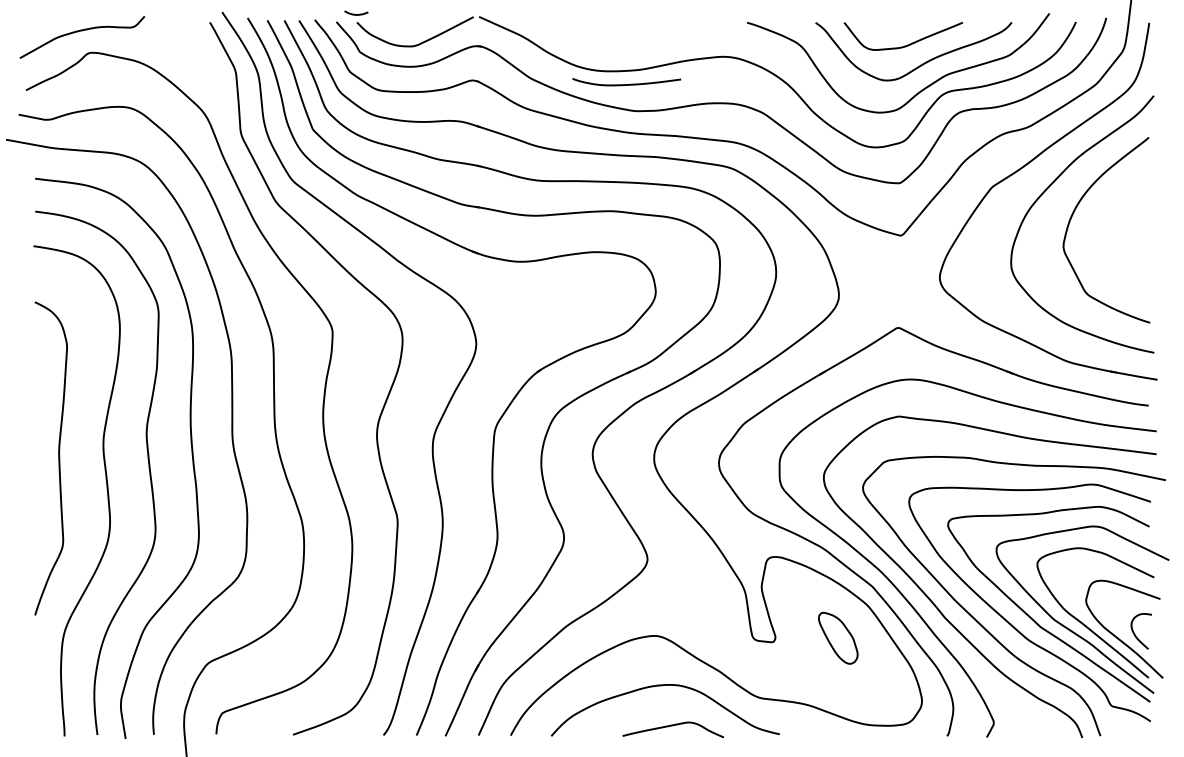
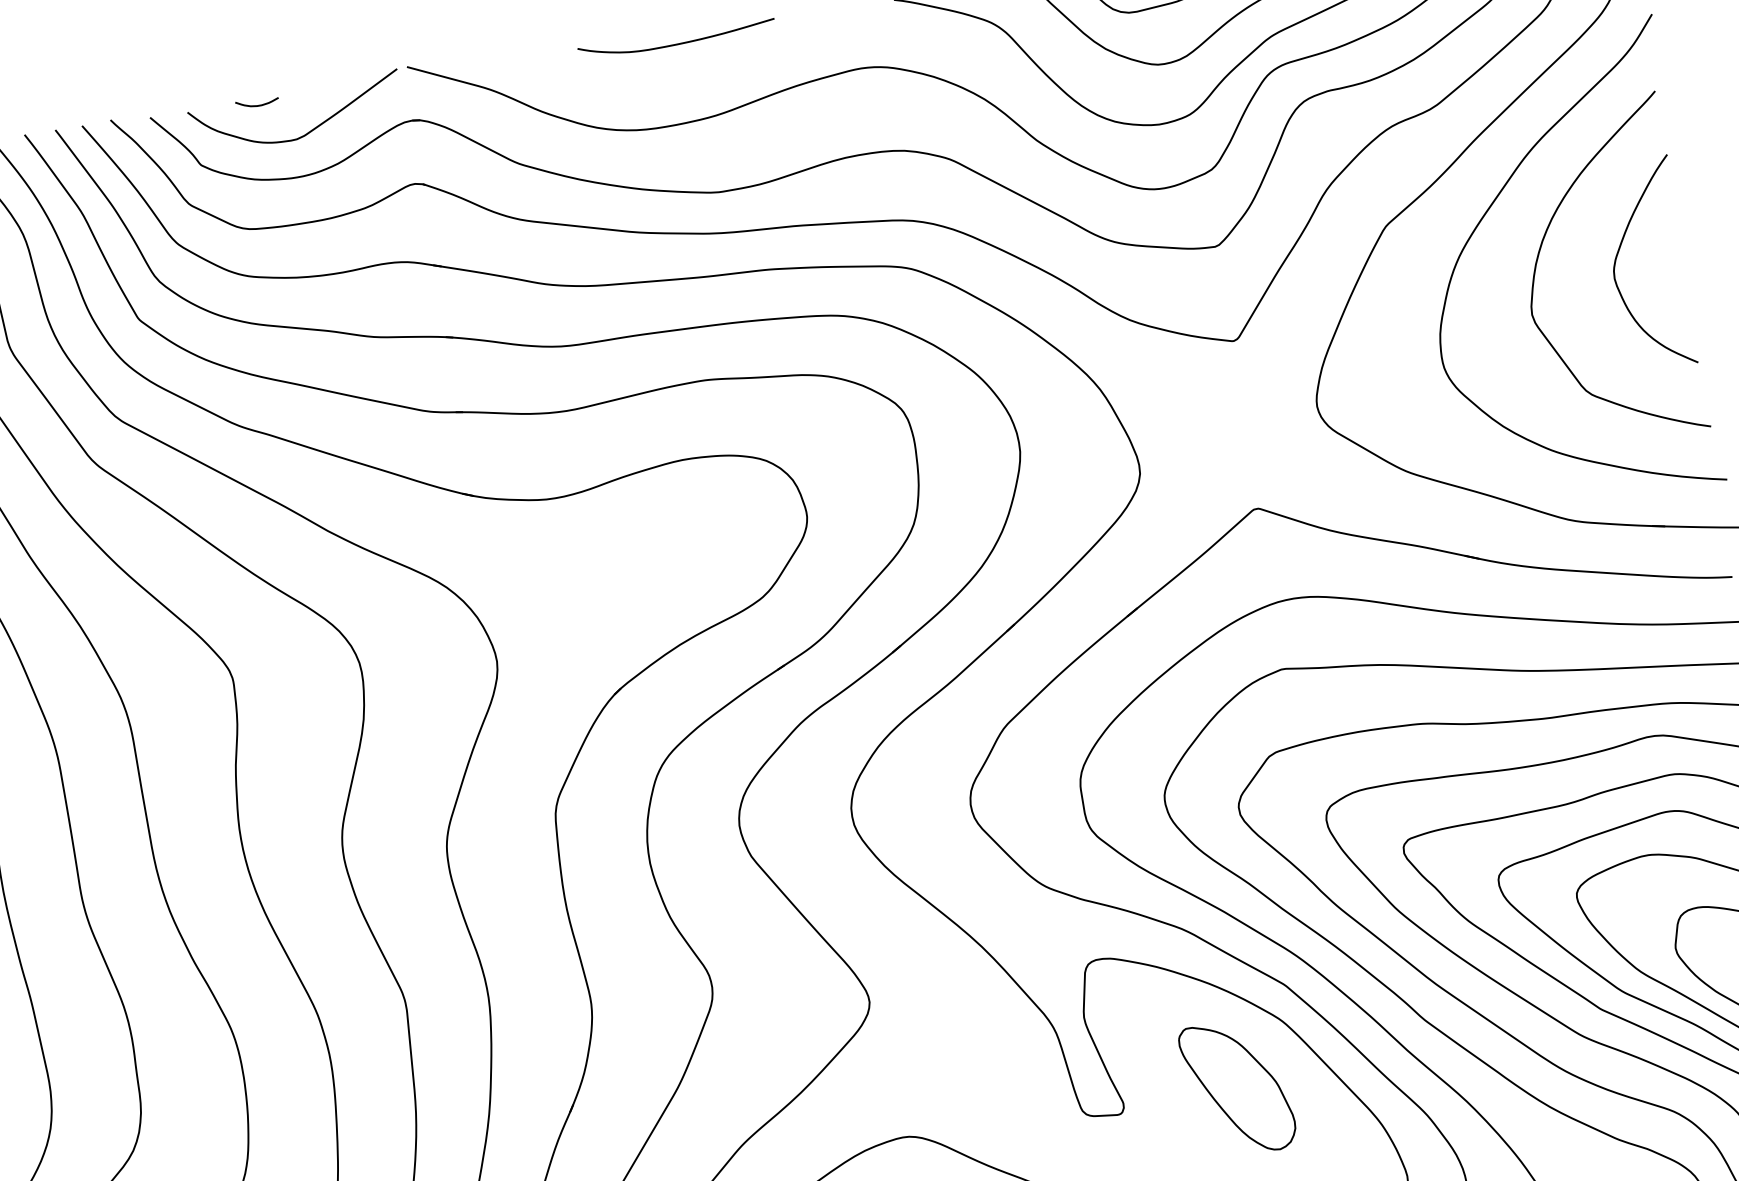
curve: (356, 14) -> (257, 105), moved
curve: (626, 84) -> (677, 43), moved
curve: (1115, 222) -> (1619, 254), added
part: (837, 638) -> (1236, 1088), size x1.43

